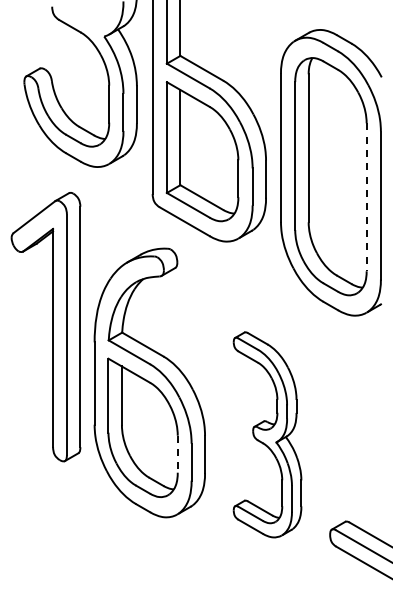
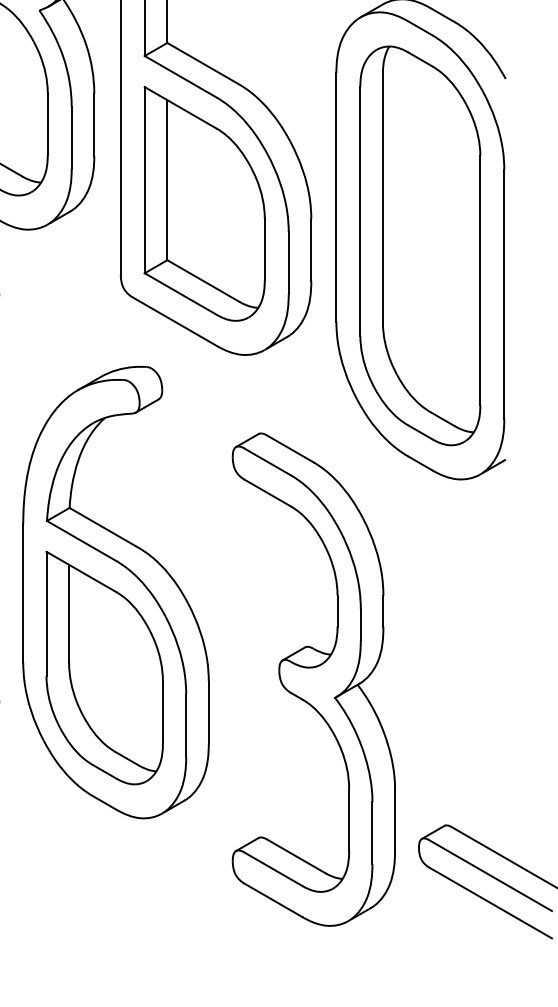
line: (366, 197) -> (480, 280), dashed -> solid
part: (267, 434) -> (313, 679), size x1.43
line: (177, 454) -> (162, 712), dashed -> solid

